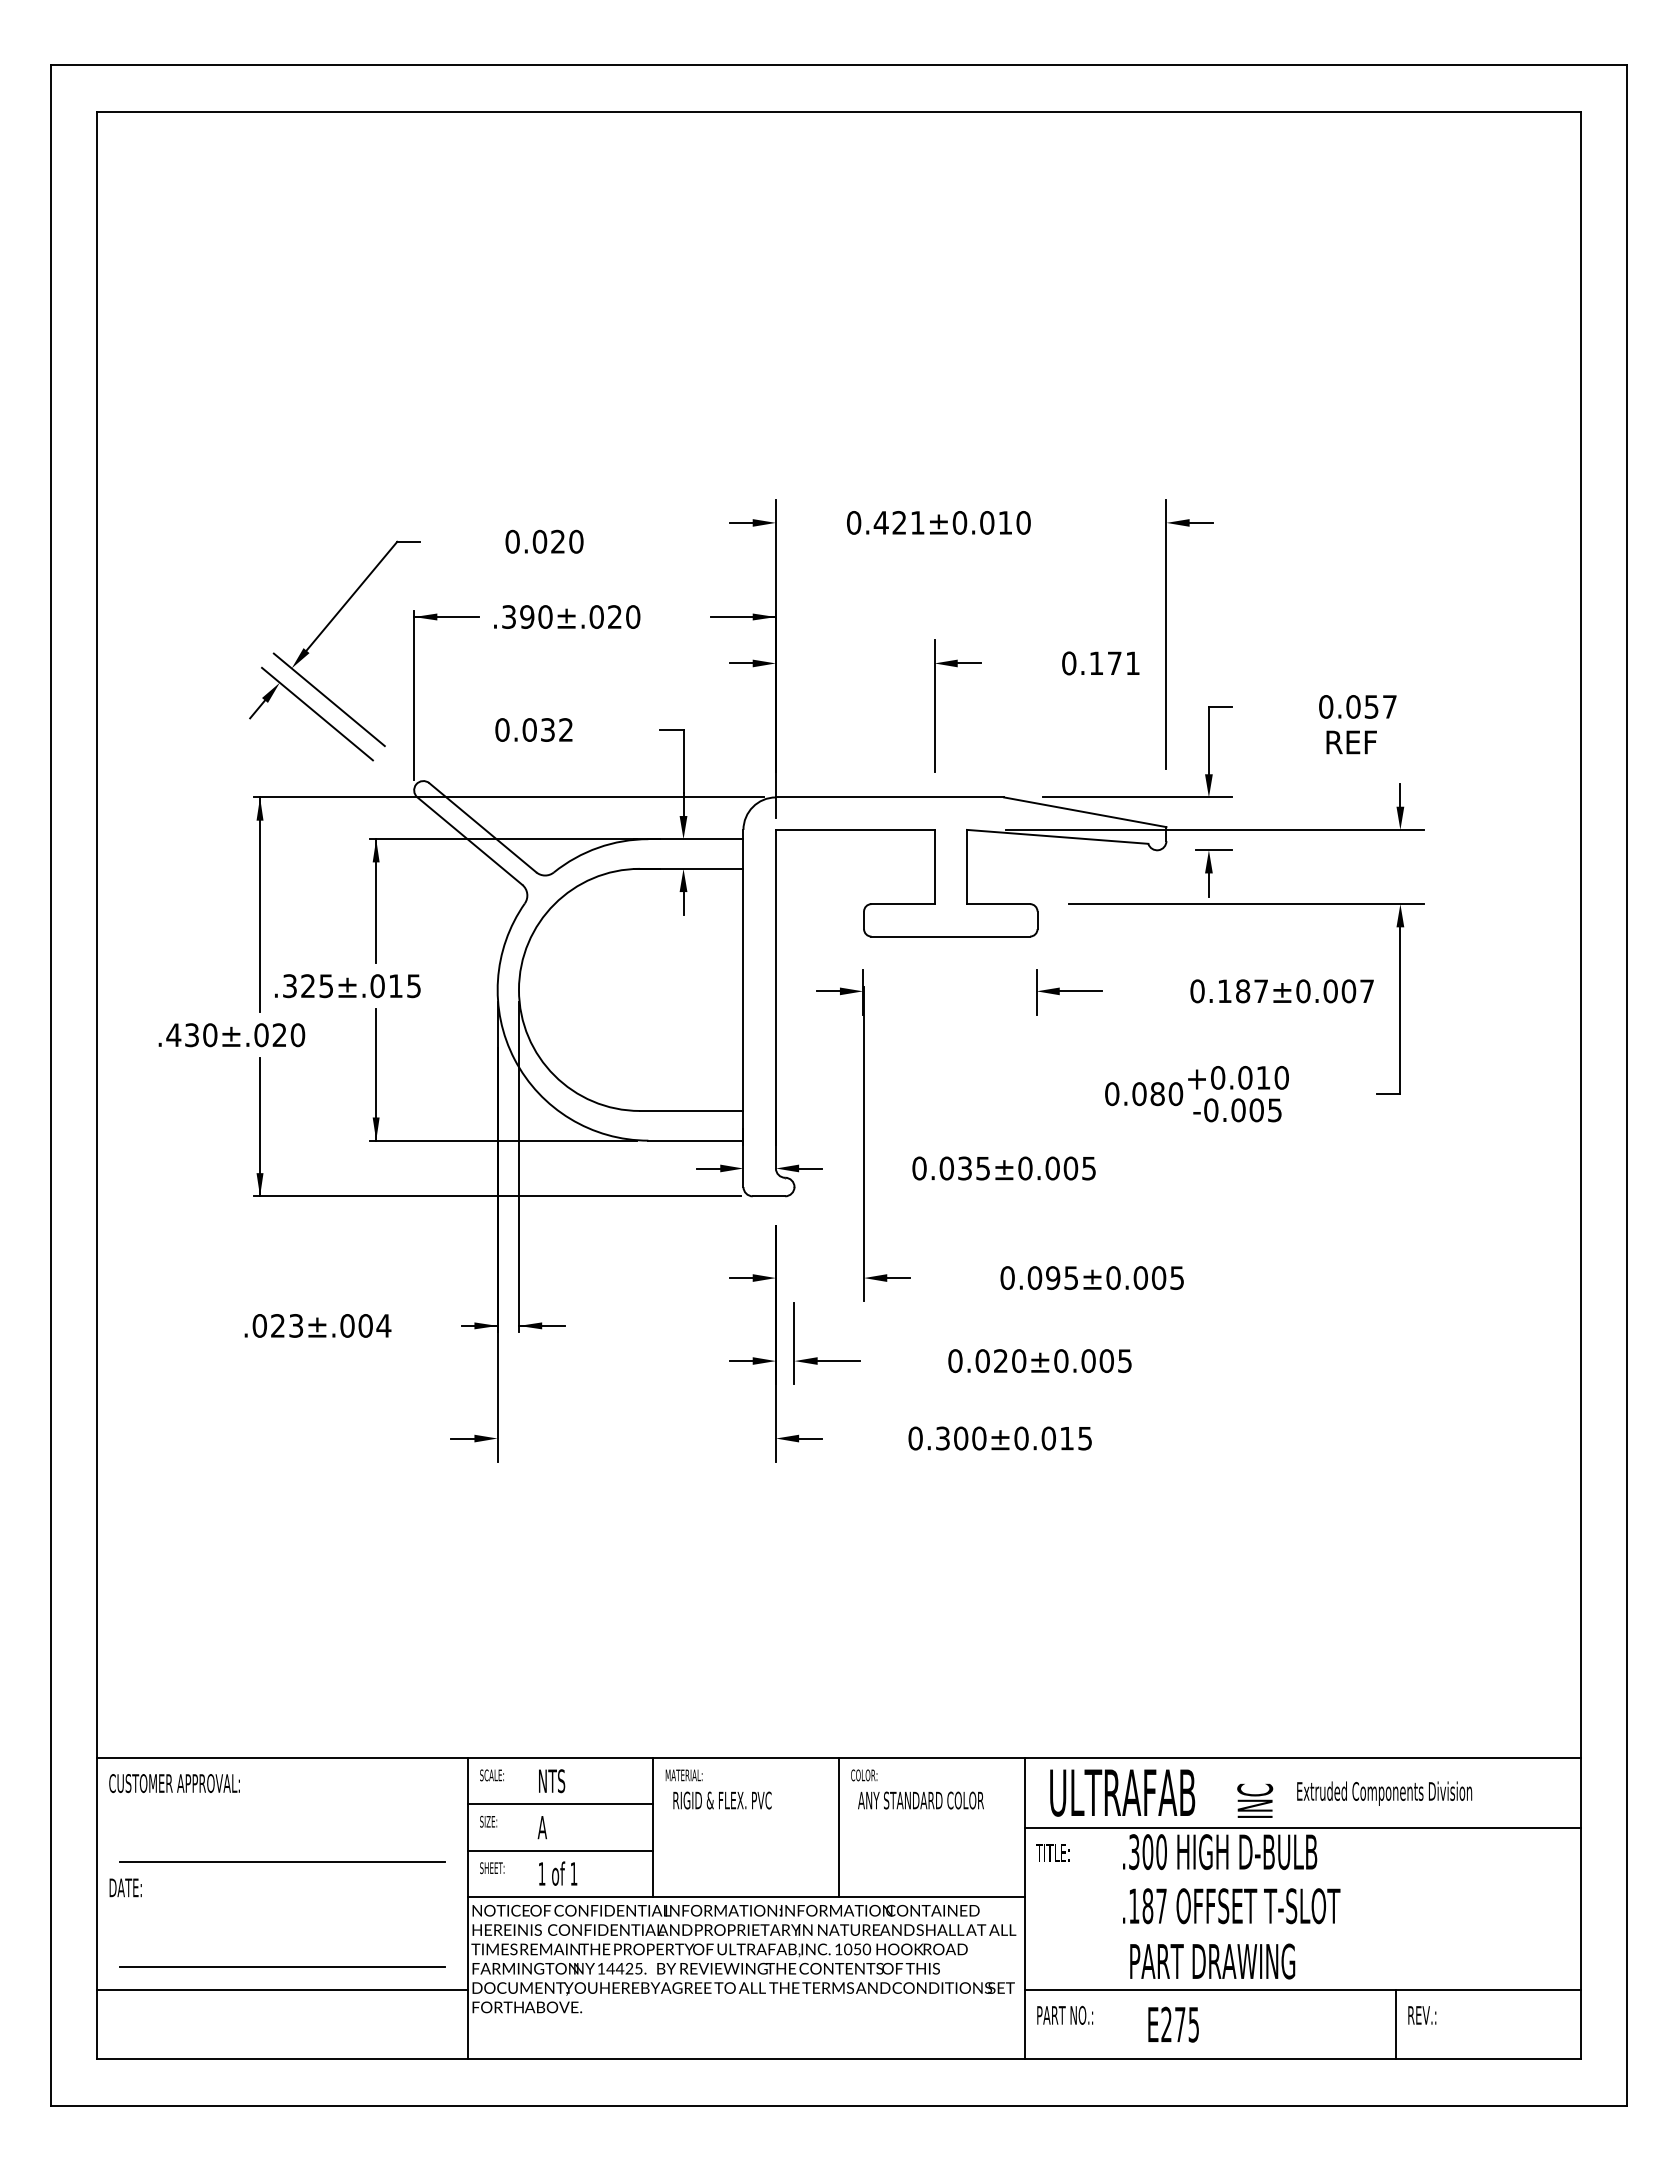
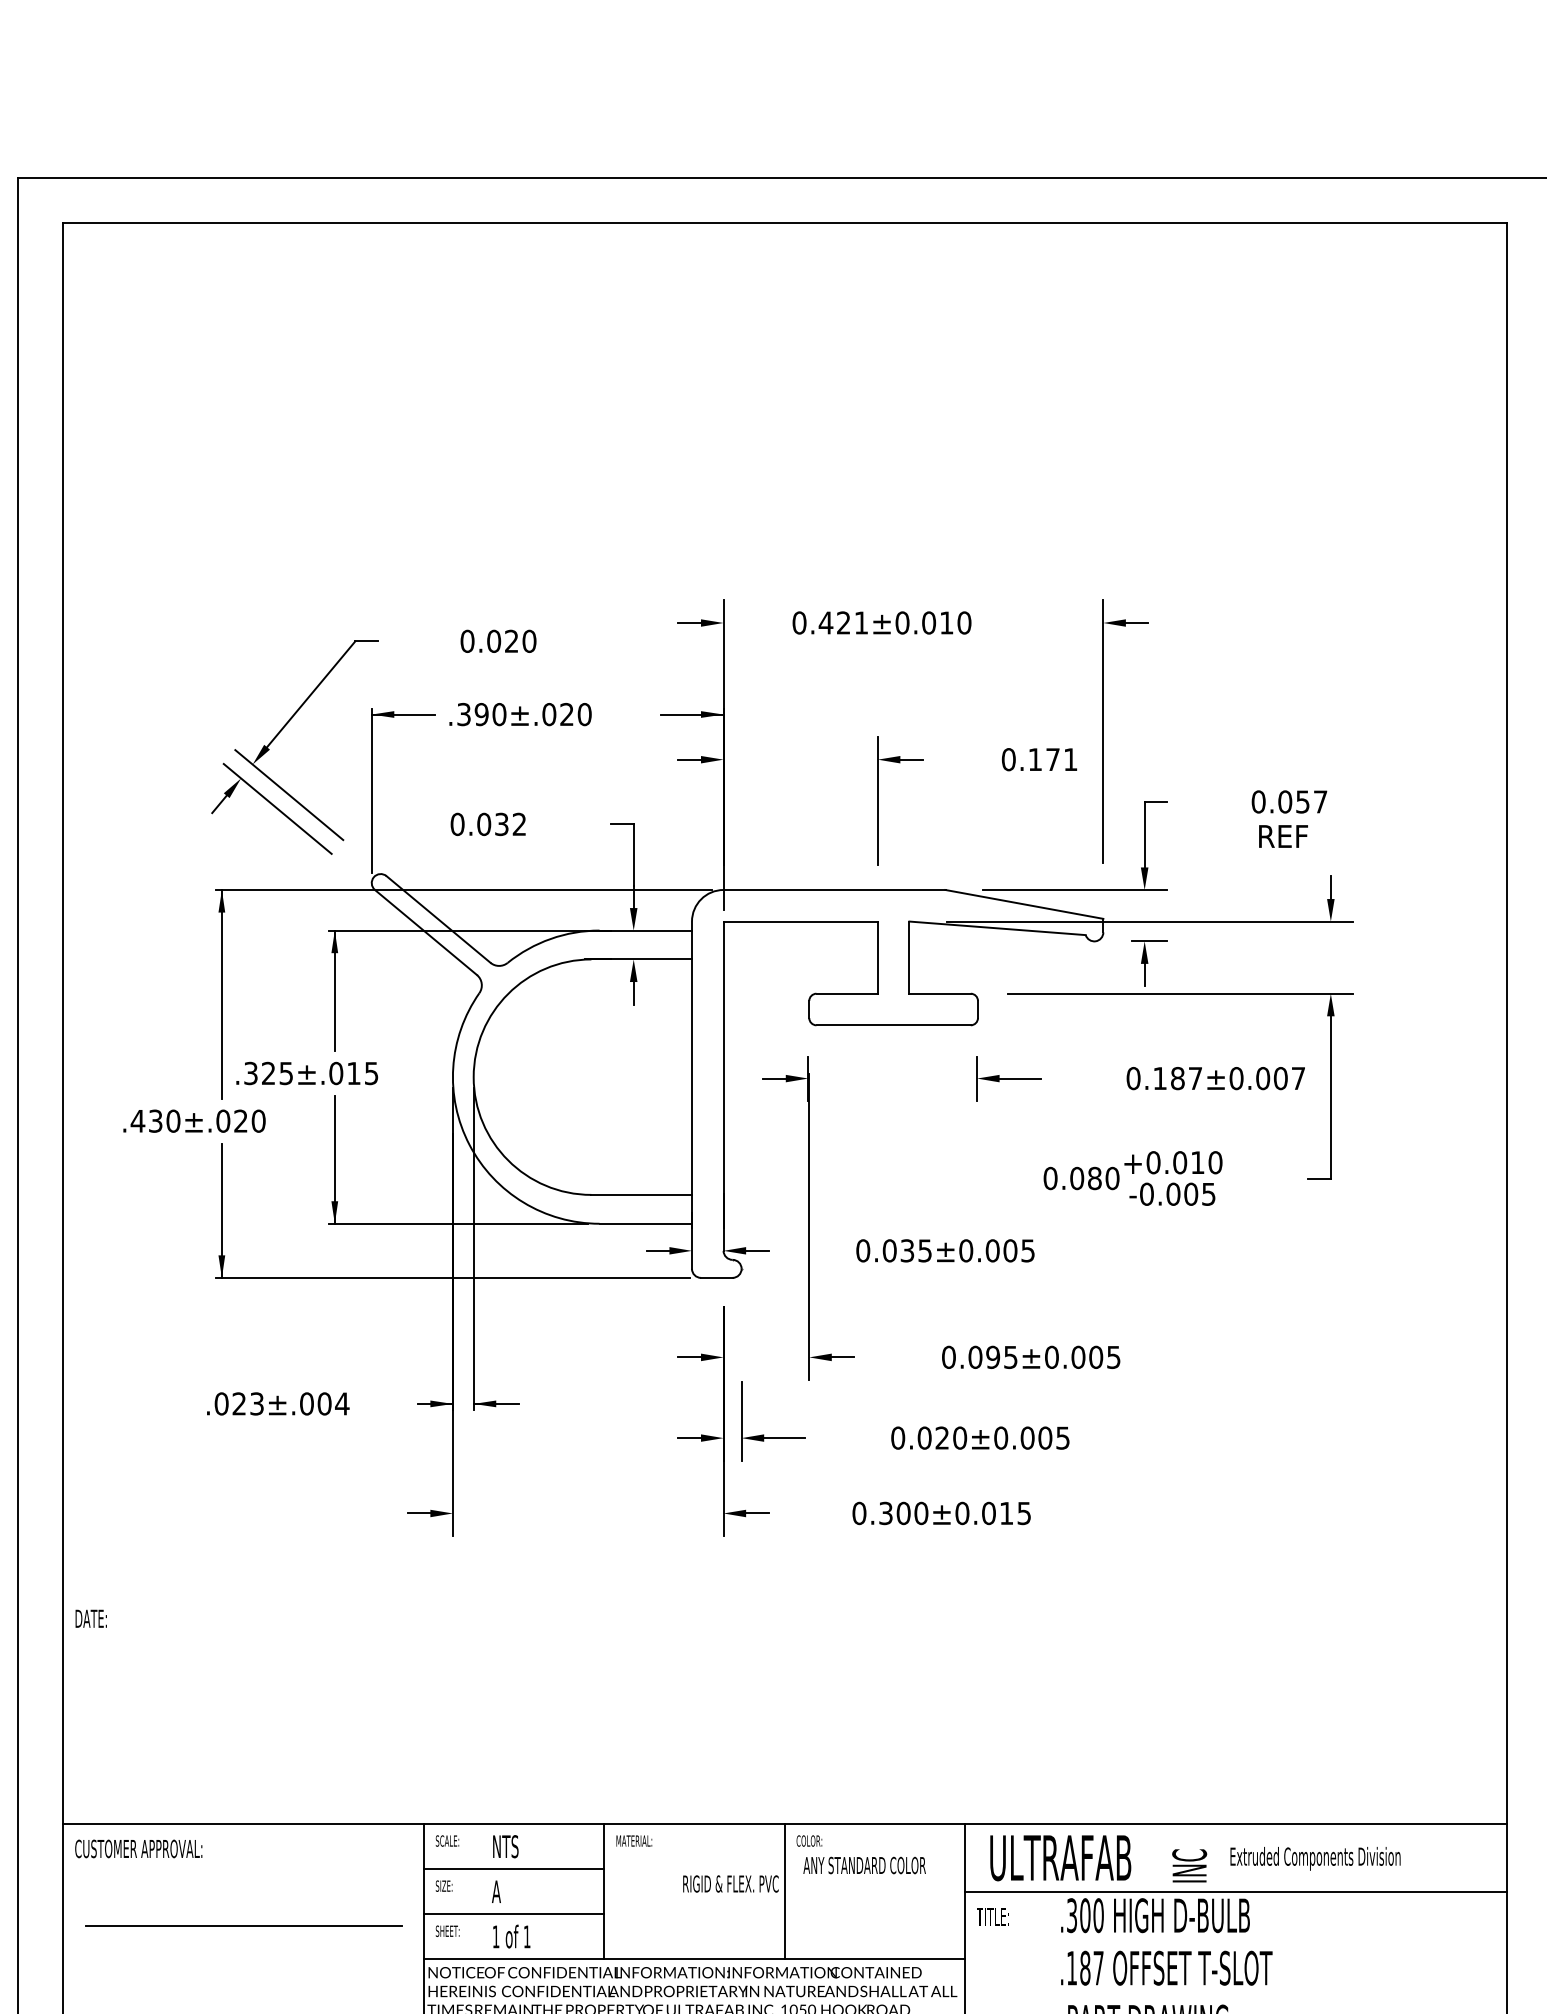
text: (722, 1800) -> (730, 1883), moved
text: (125, 1887) -> (91, 1618), moved

